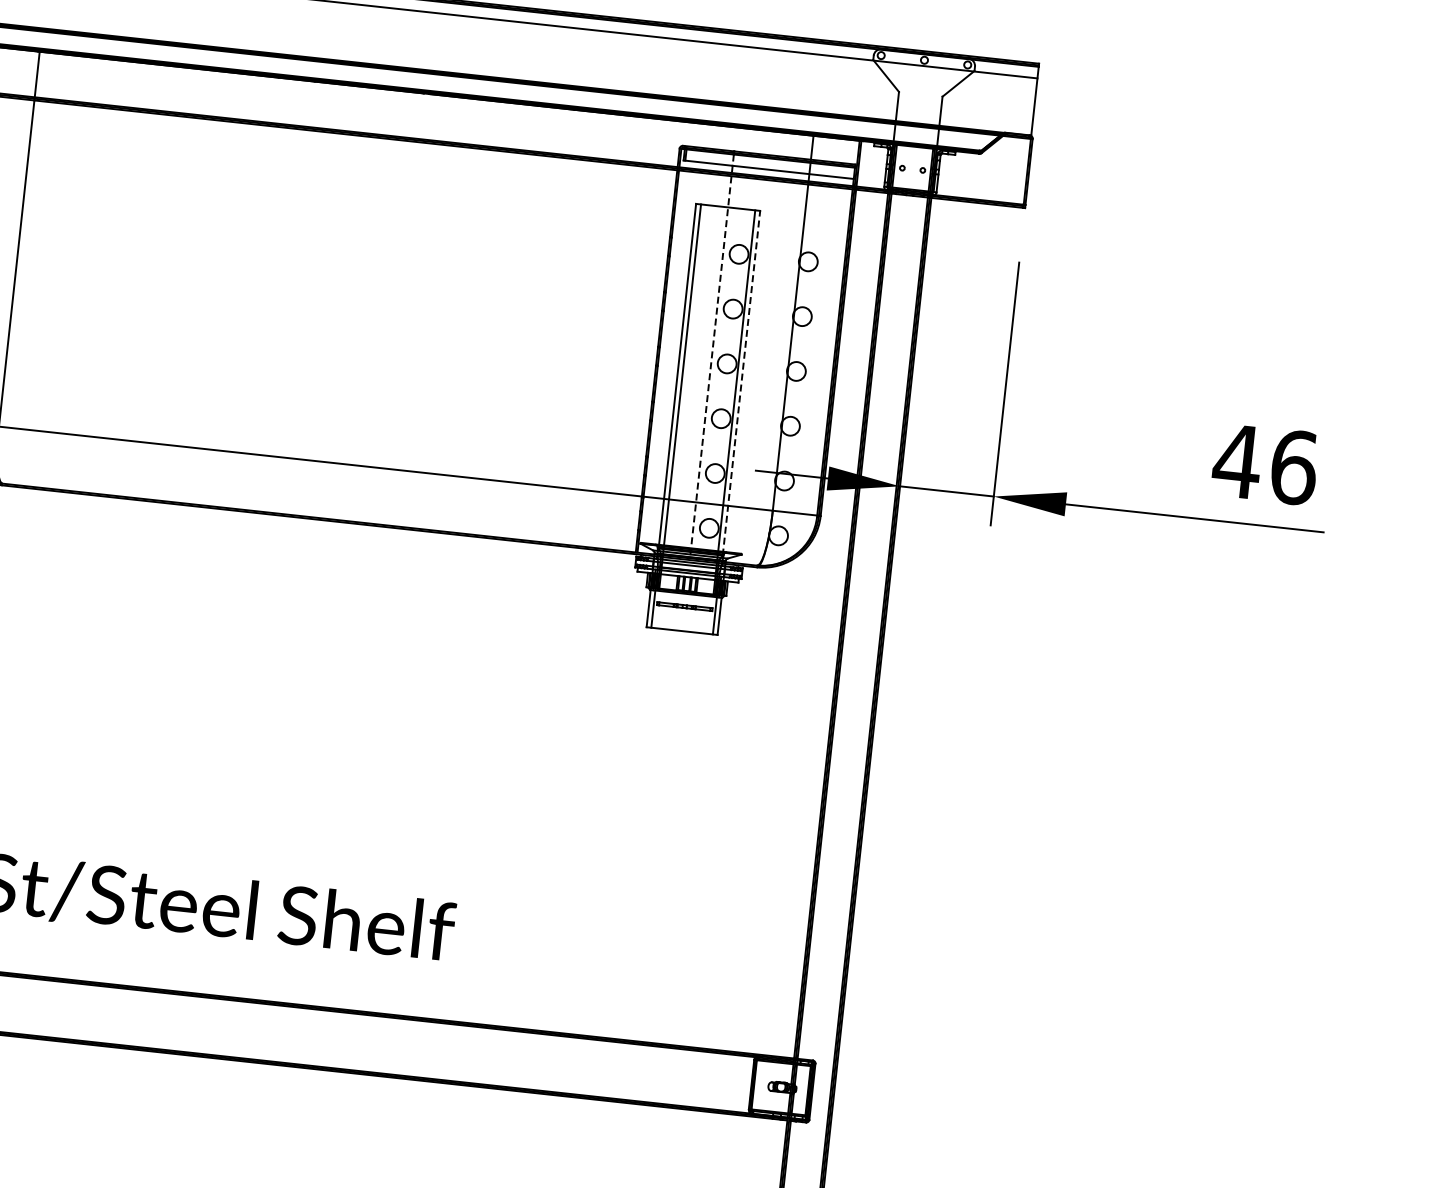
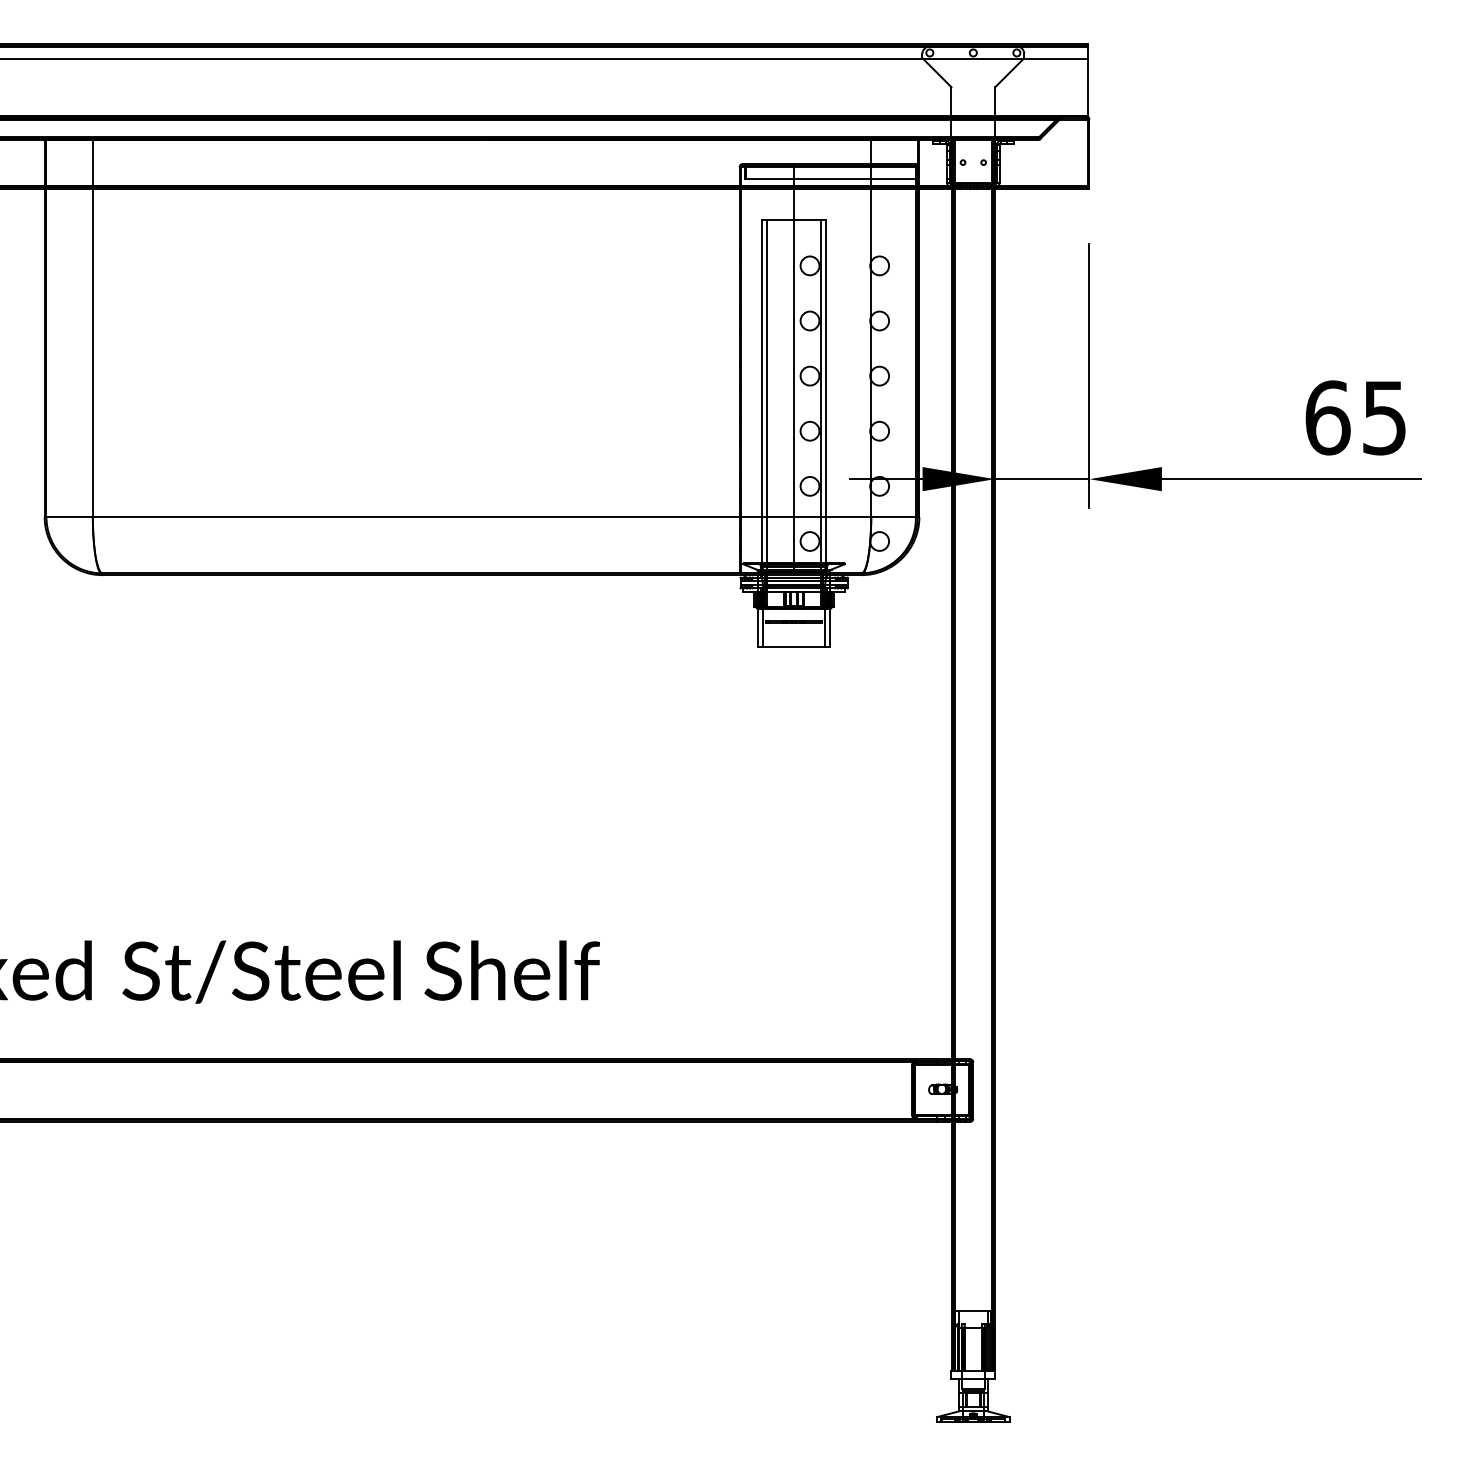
line: (712, 356) -> (794, 370), dashed -> solid
line: (741, 382) -> (826, 393), dashed -> solid
text: (1265, 463) -> (1355, 417), 46 -> 65

